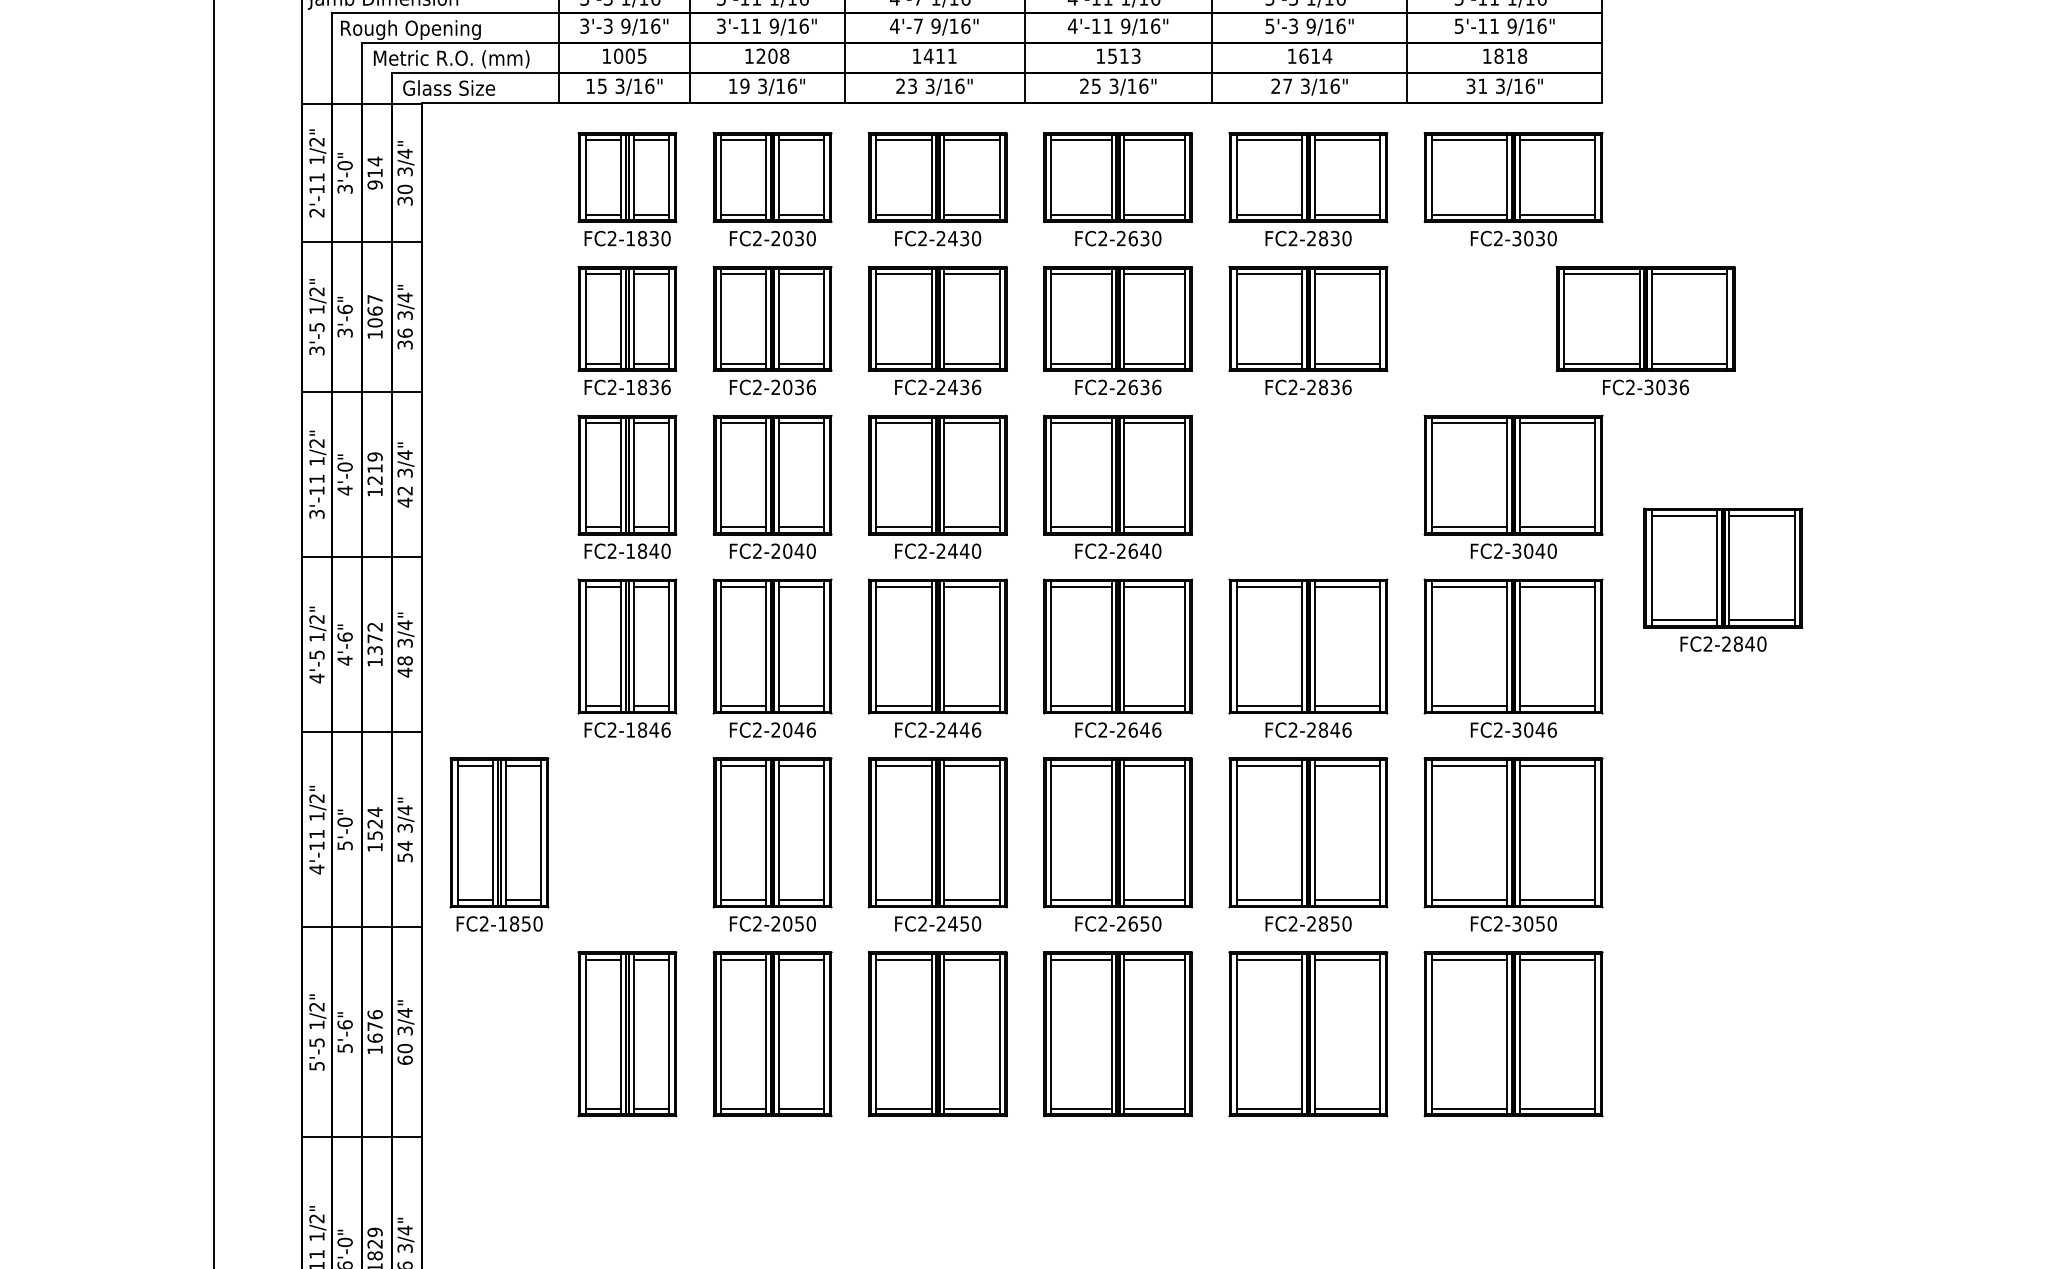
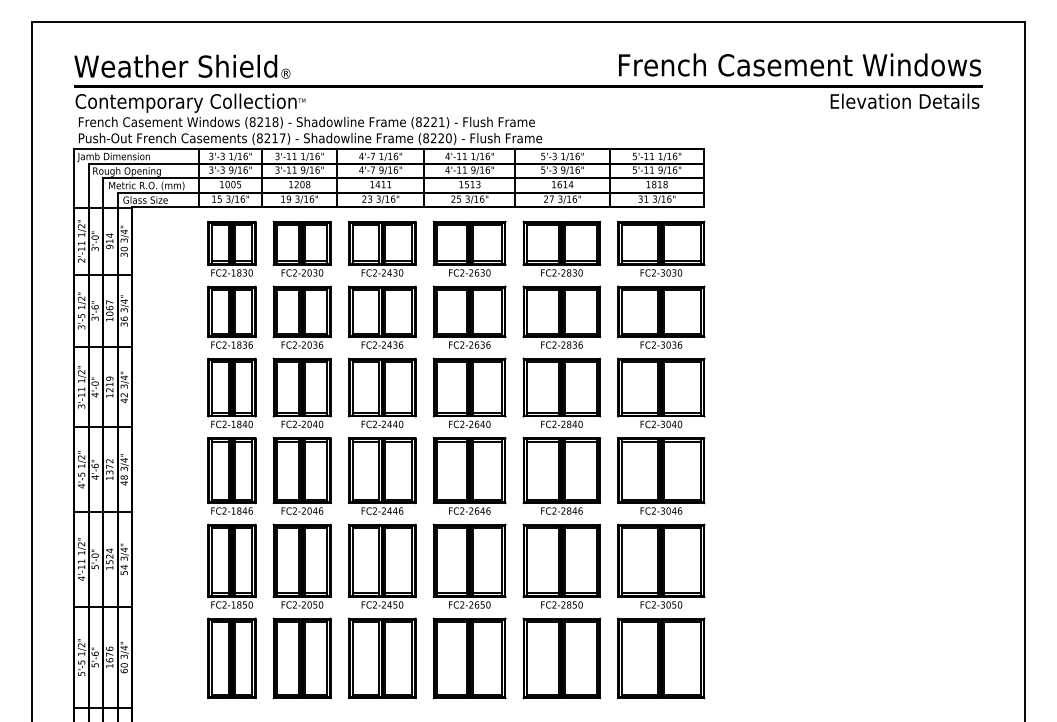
part: (1646, 328) -> (661, 316), moved
part: (1722, 578) -> (561, 392), moved
part: (498, 842) -> (231, 565), moved

